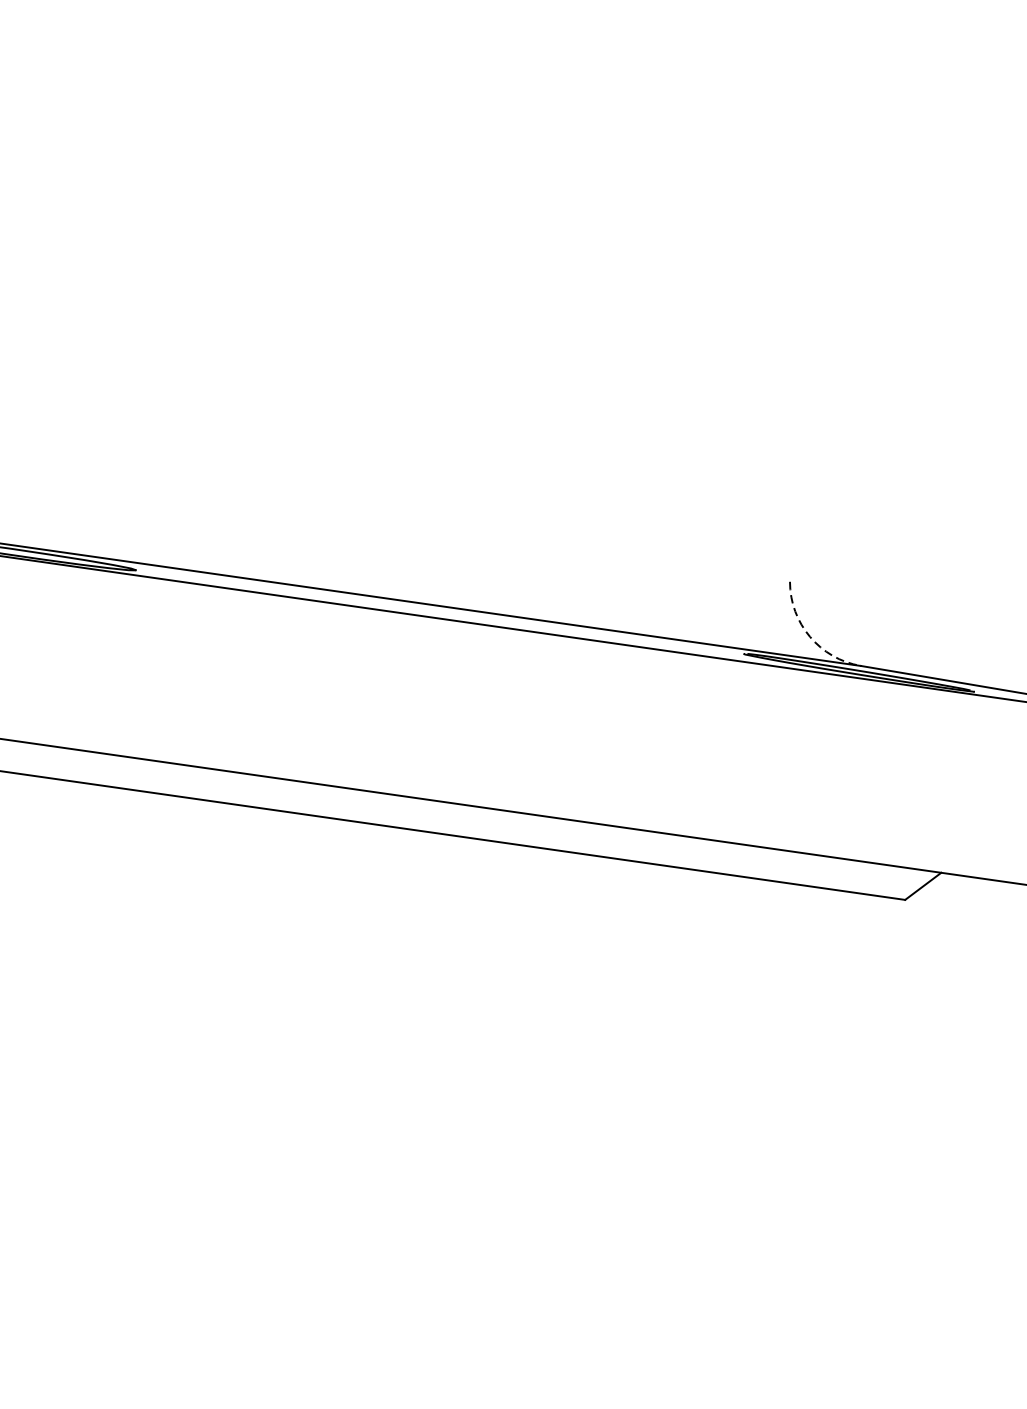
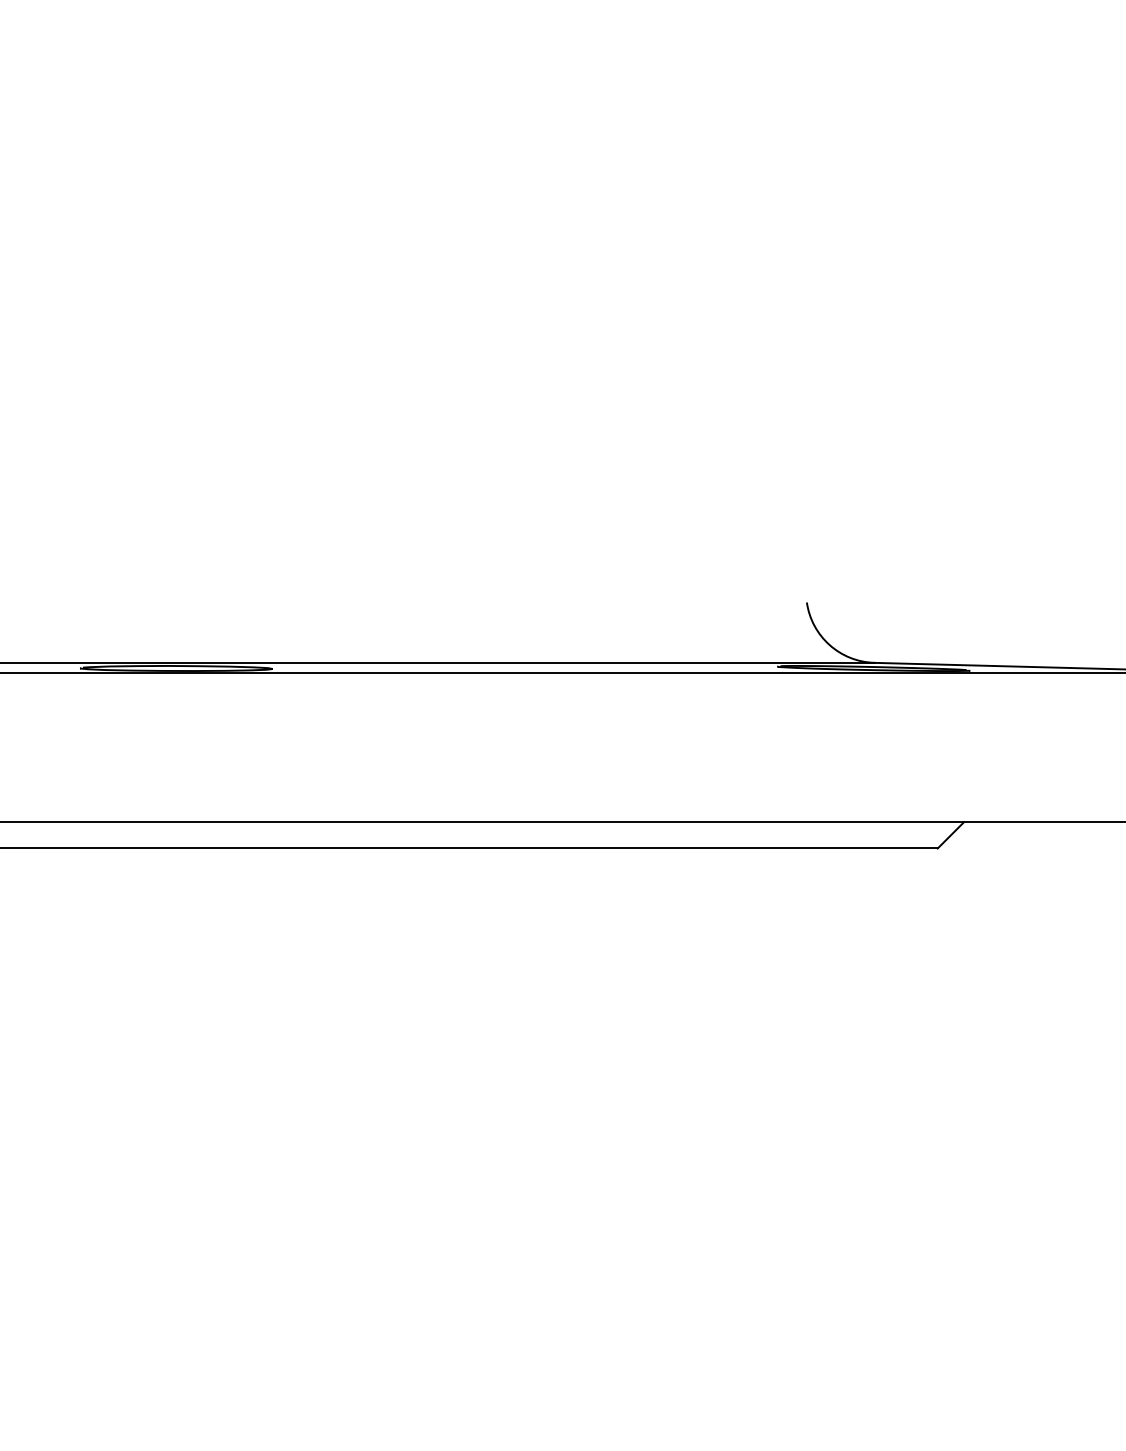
arc: (809, 637) -> (829, 645), dashed -> solid

